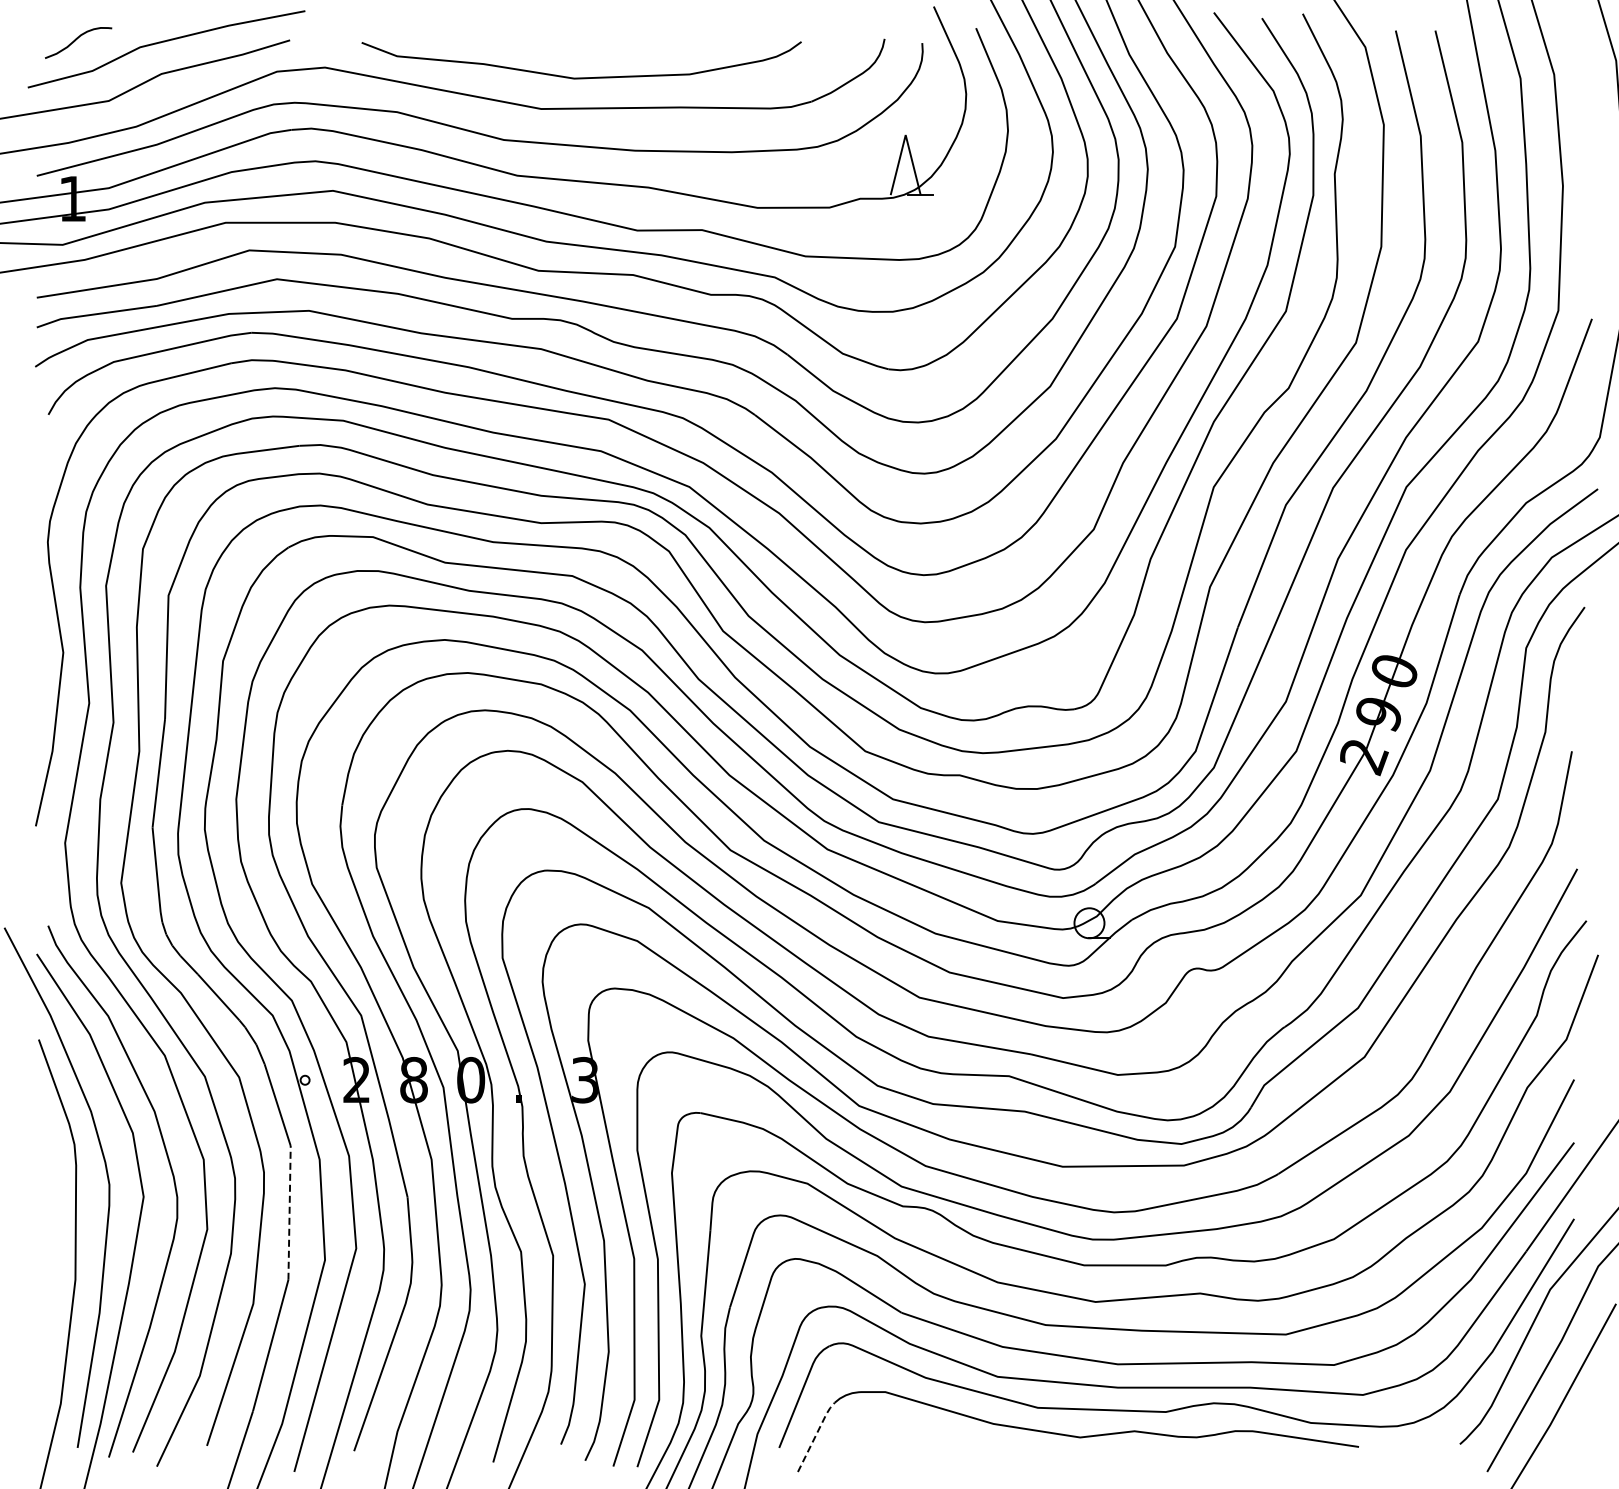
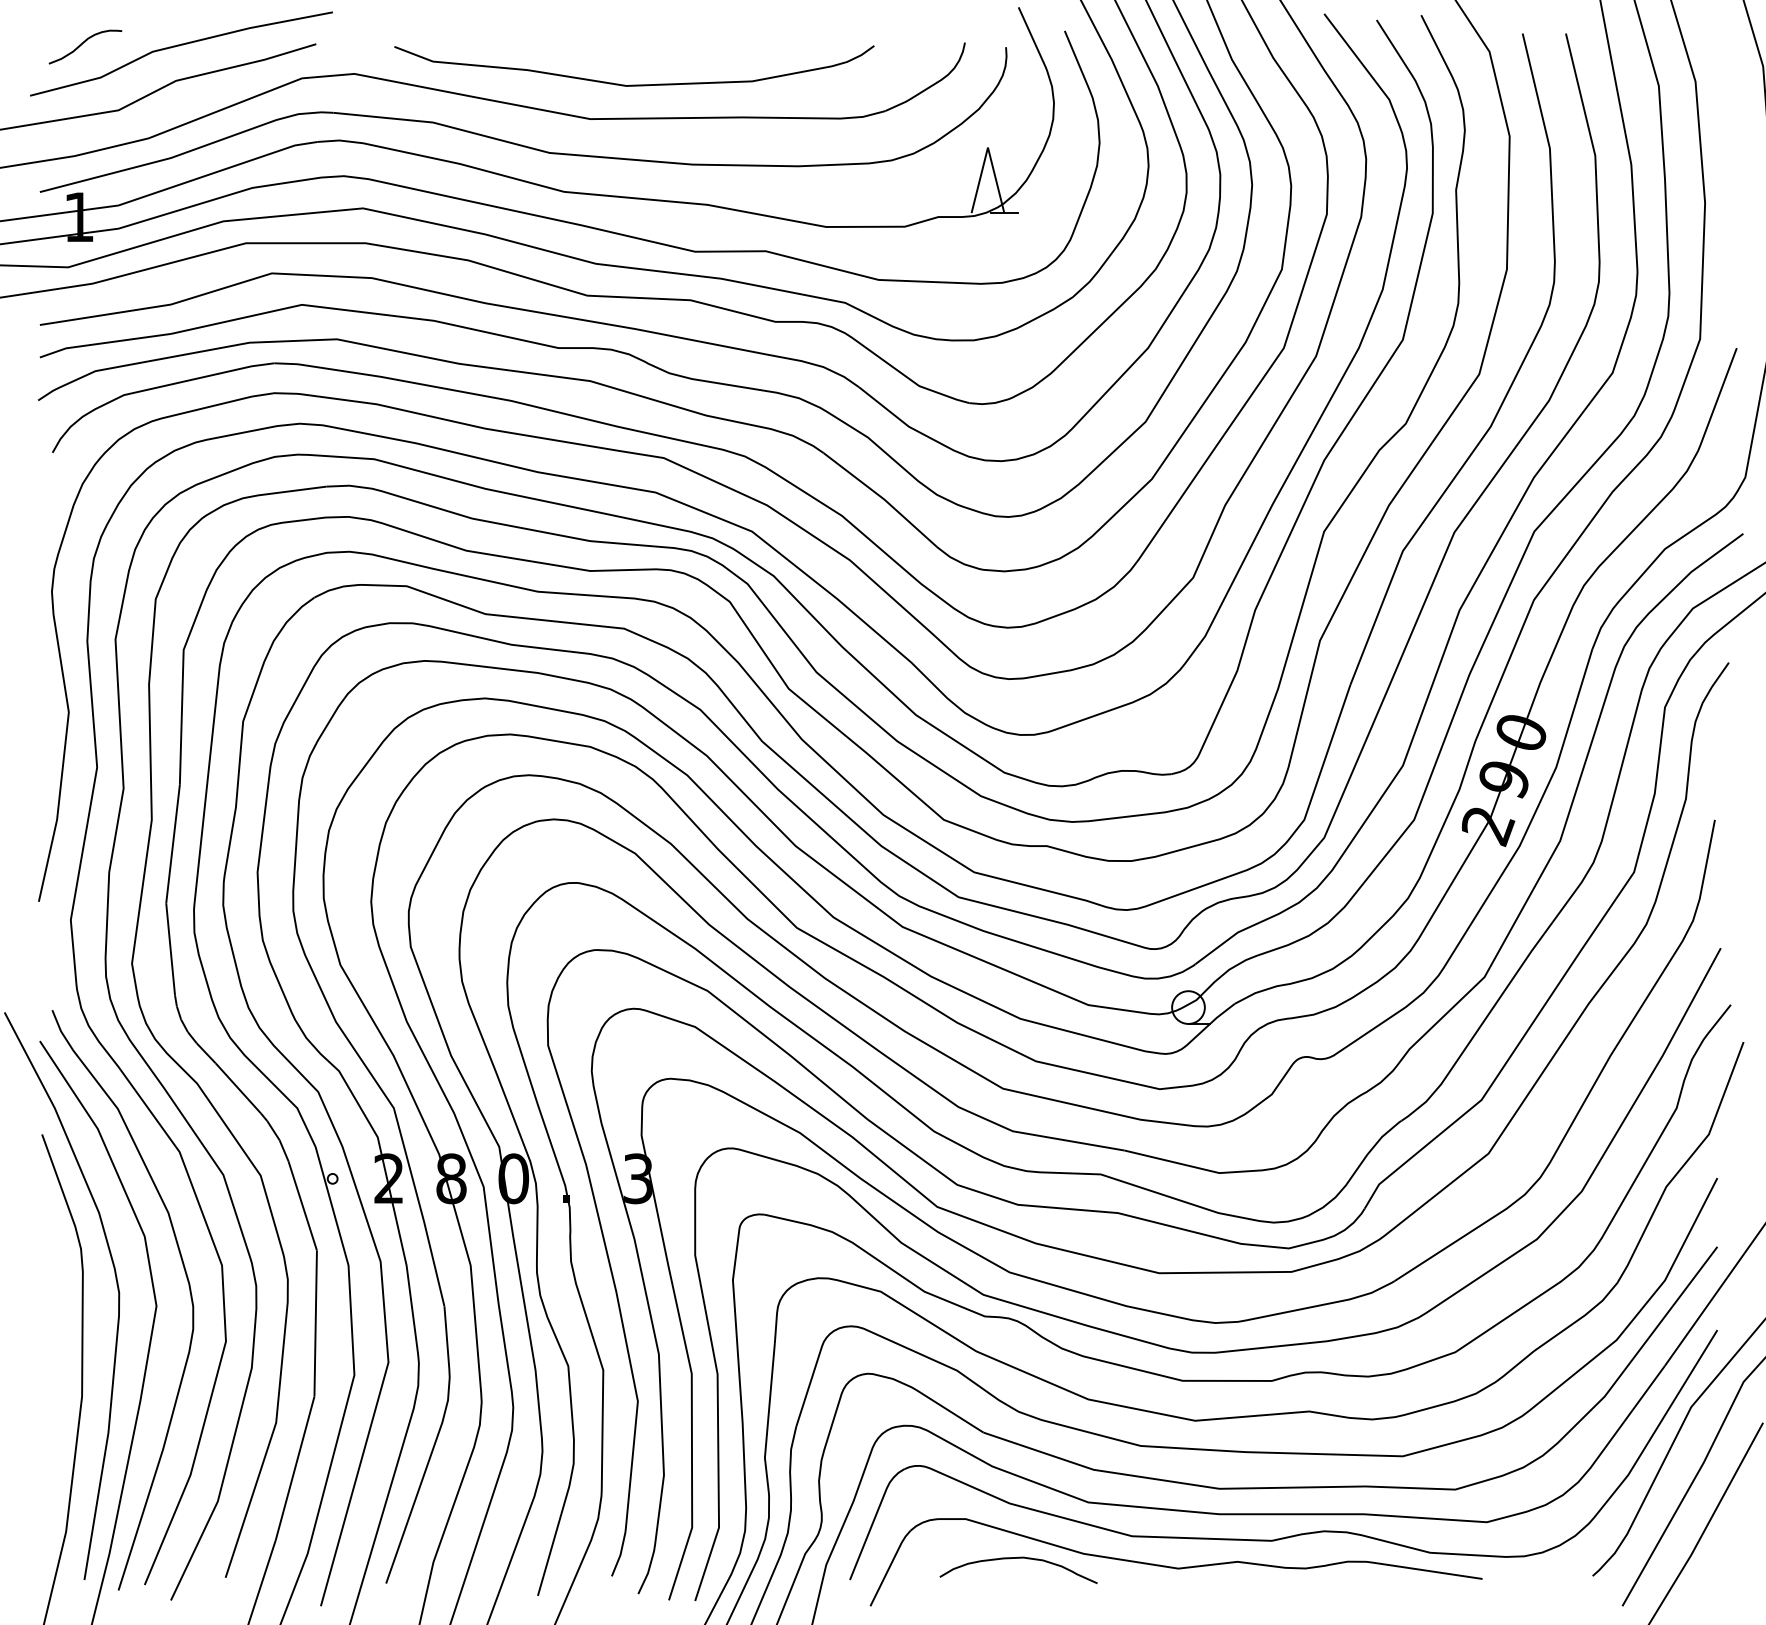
line: (289, 1212) -> (315, 1323), dashed -> solid
curve: (933, 1428) -> (1018, 1558), added
line: (816, 1435) -> (890, 1566), dashed -> solid

